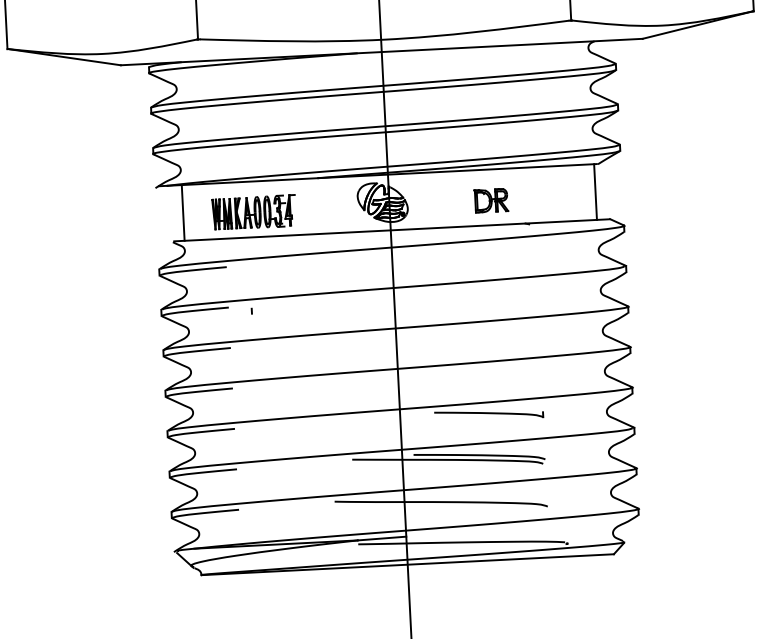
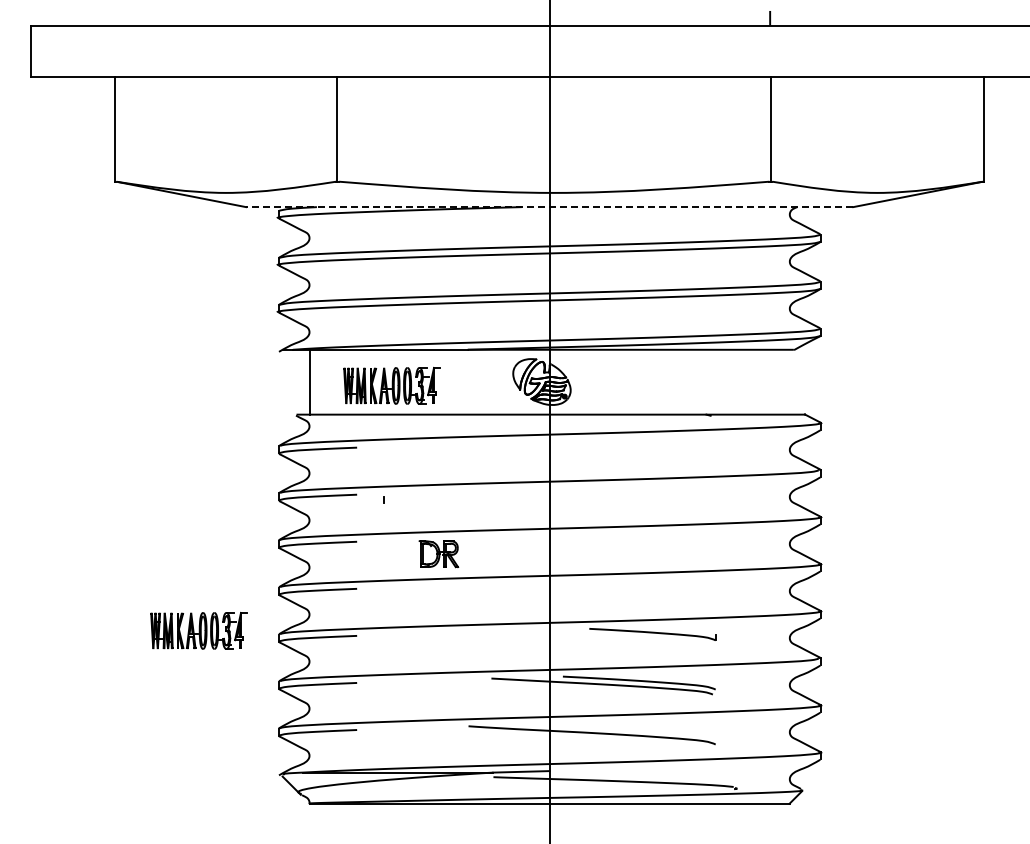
line: (381, 52) -> (549, 207), solid -> dashed
line: (595, 191) -> (789, 381), removed
part: (490, 201) -> (438, 554), moved
part: (98, 431) -> (198, 630), added

